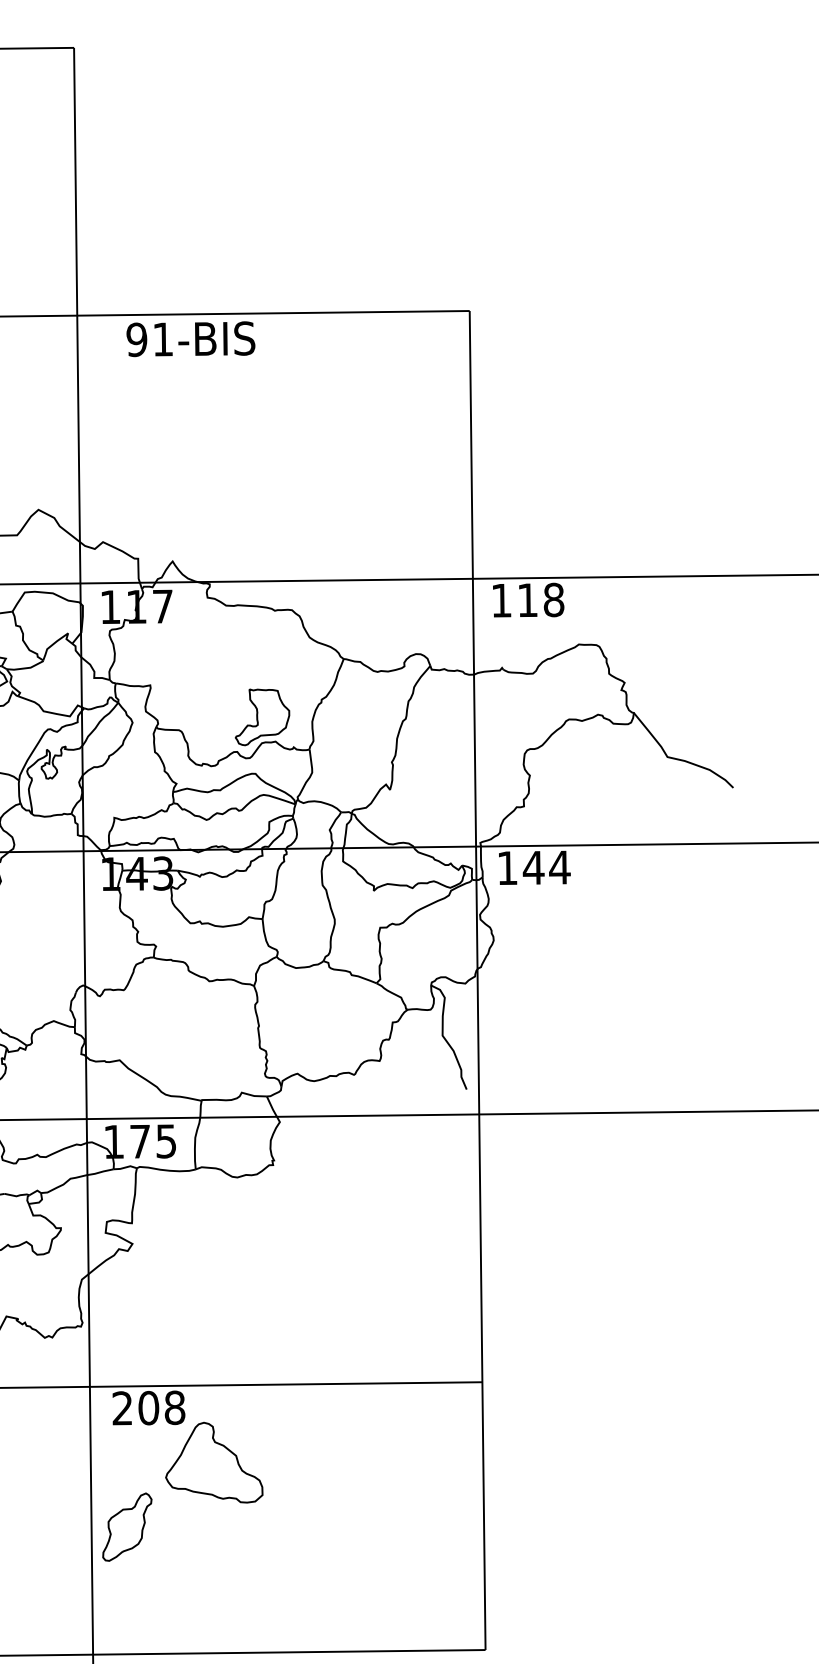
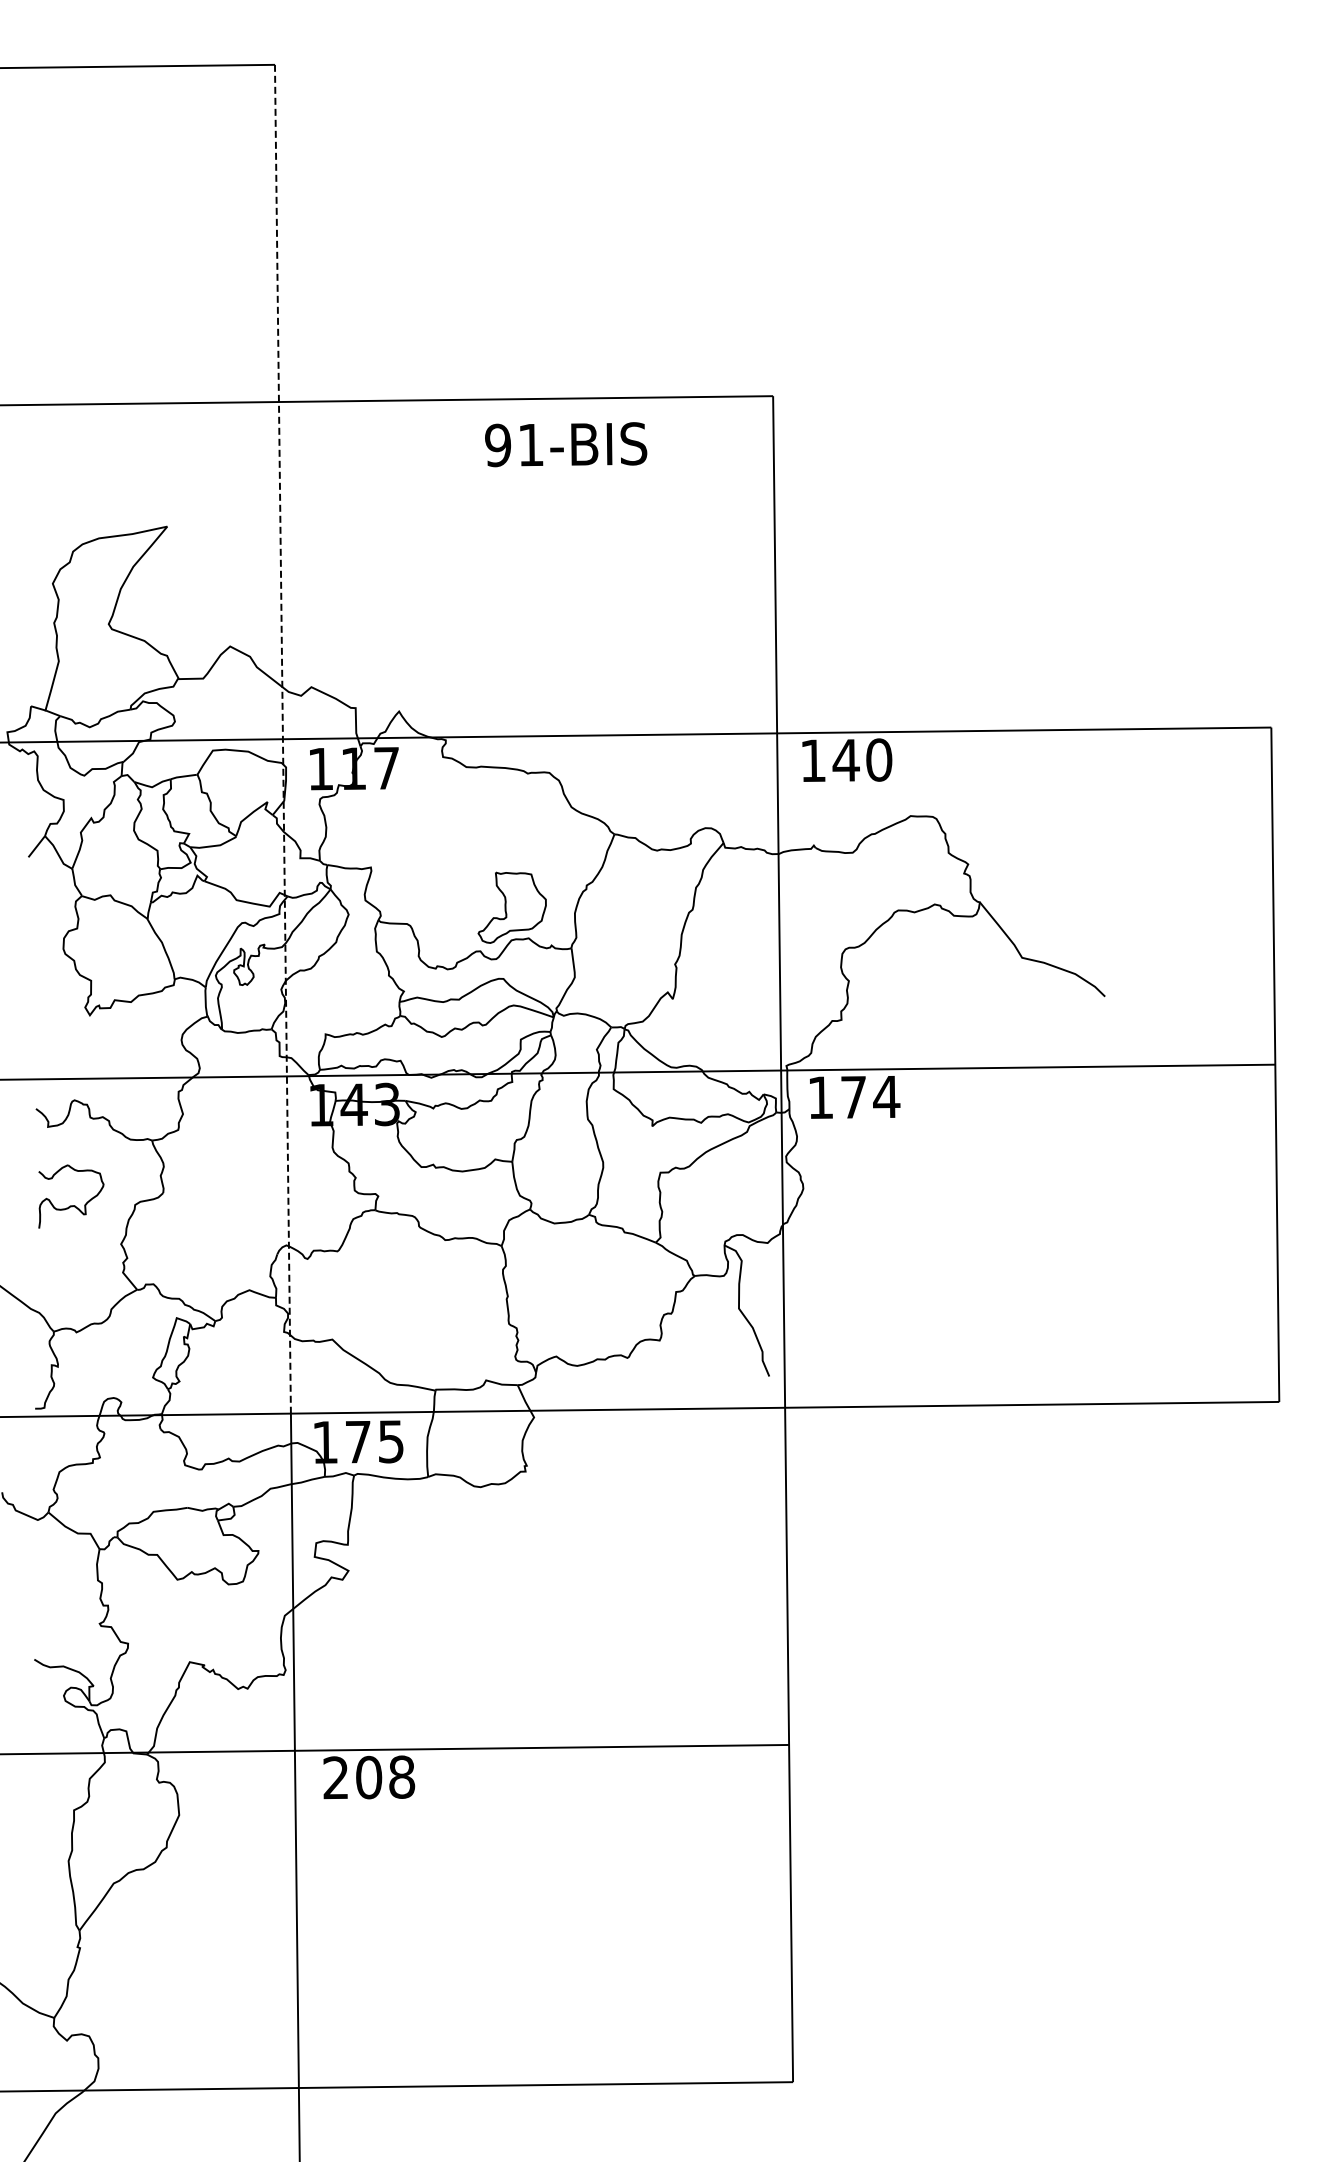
text: (191, 339) -> (566, 444), moved
line: (80, 583) -> (282, 739), solid -> dashed
text: (540, 599) -> (862, 759), 118 -> 140
text: (533, 868) -> (853, 1097), 144 -> 174
part: (214, 1462) -> (451, 1846), removed
part: (126, 1527) -> (341, 1927), removed

